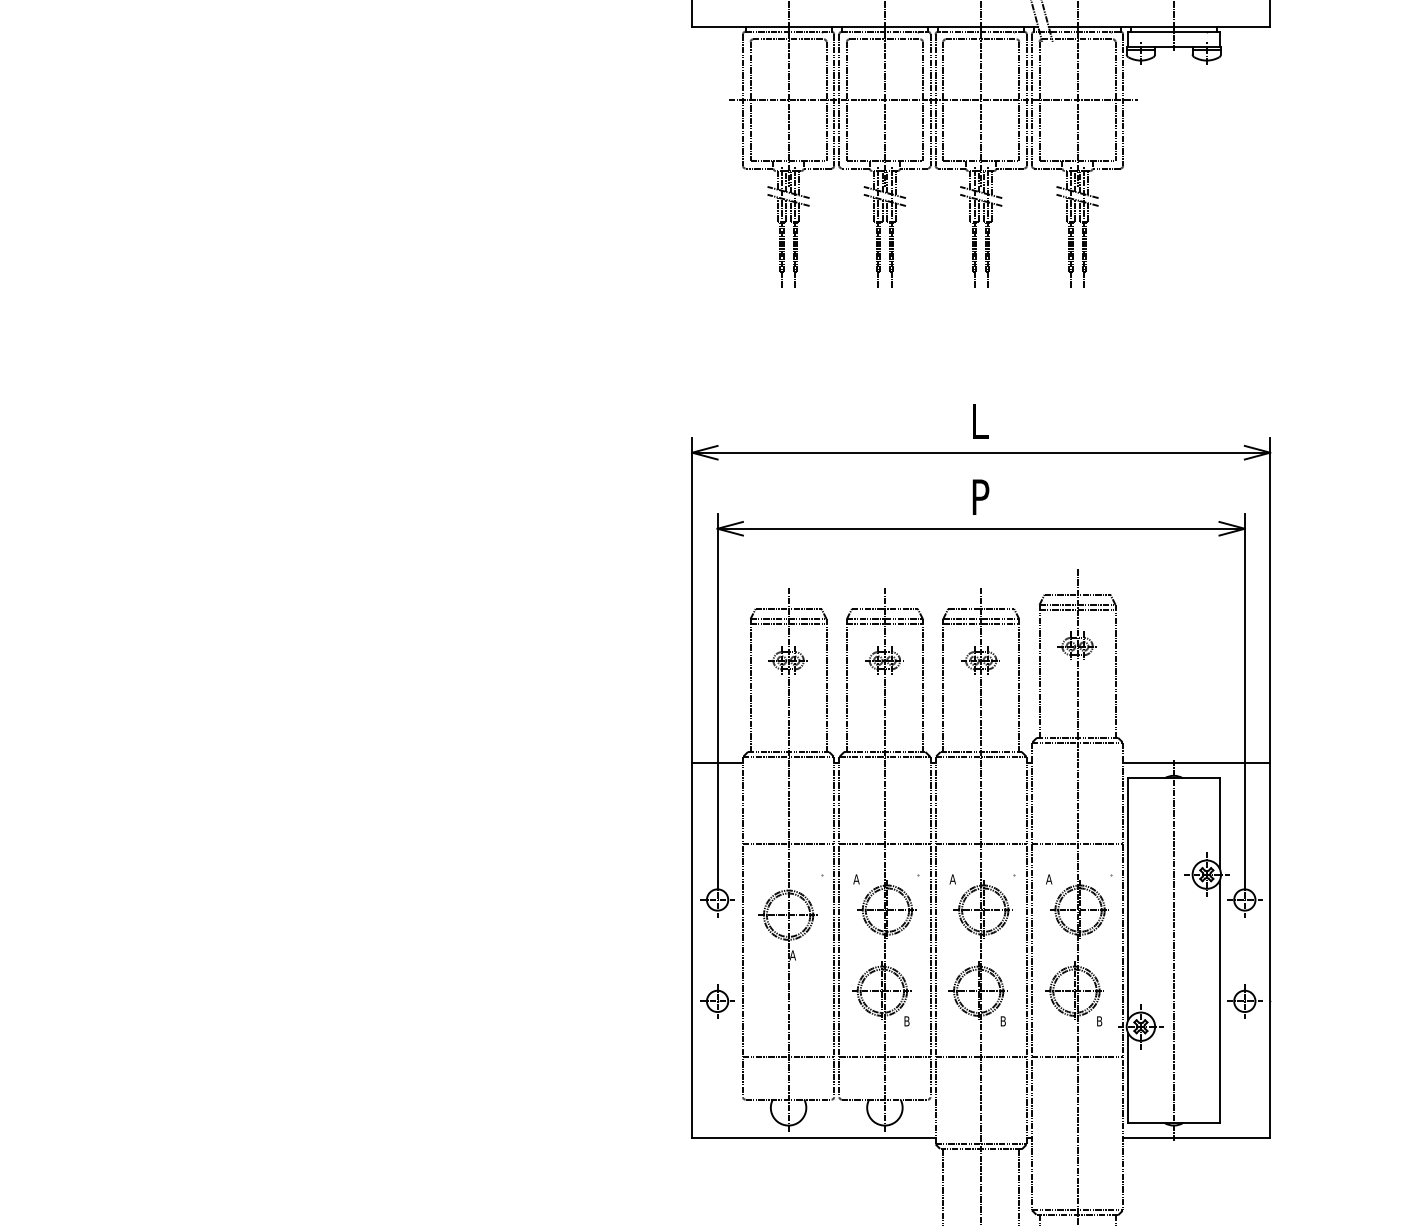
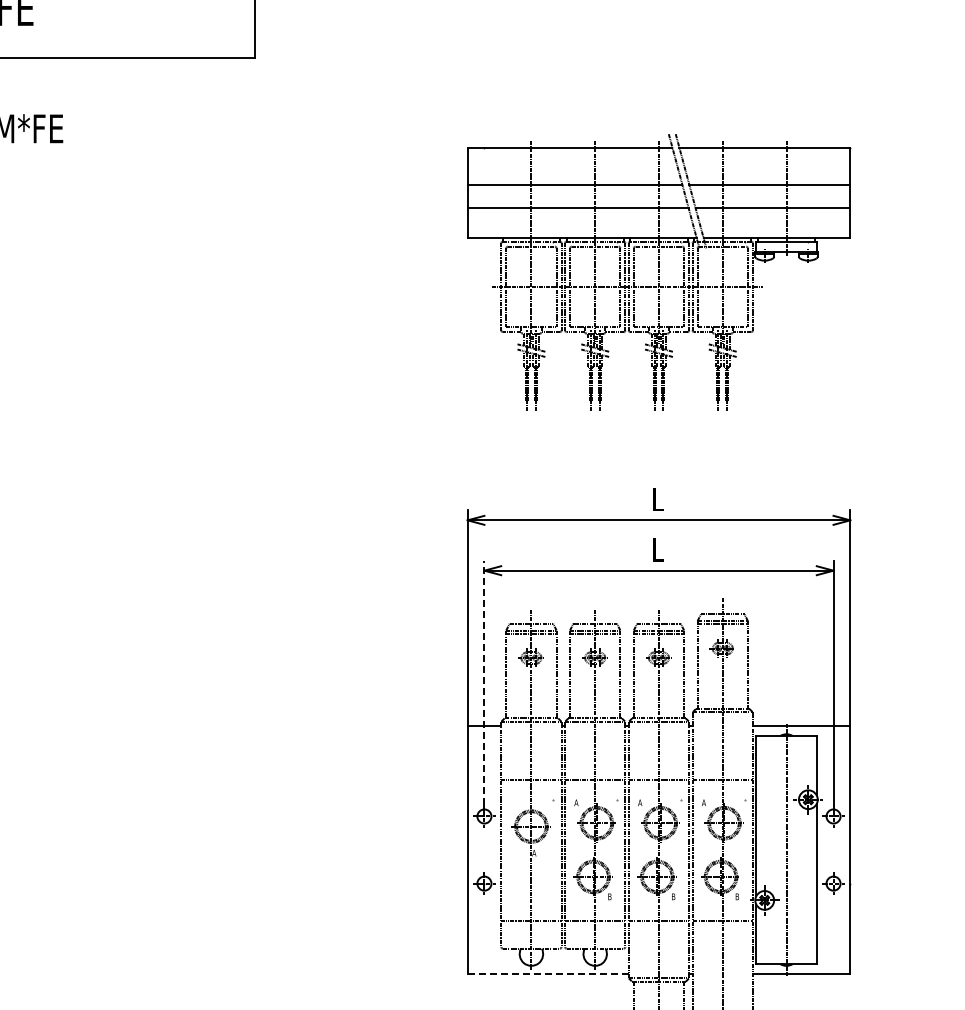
text: (980, 496) -> (658, 549), P -> L
line: (717, 697) -> (484, 682), solid -> dashed
line: (814, 1138) -> (548, 974), solid -> dashed

